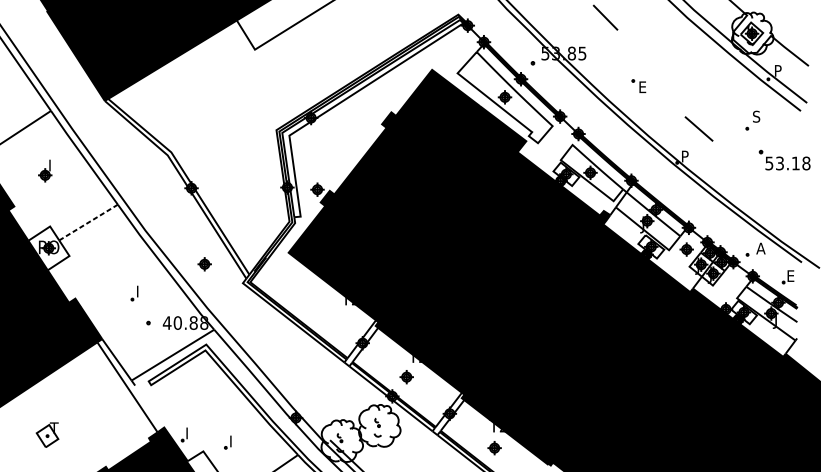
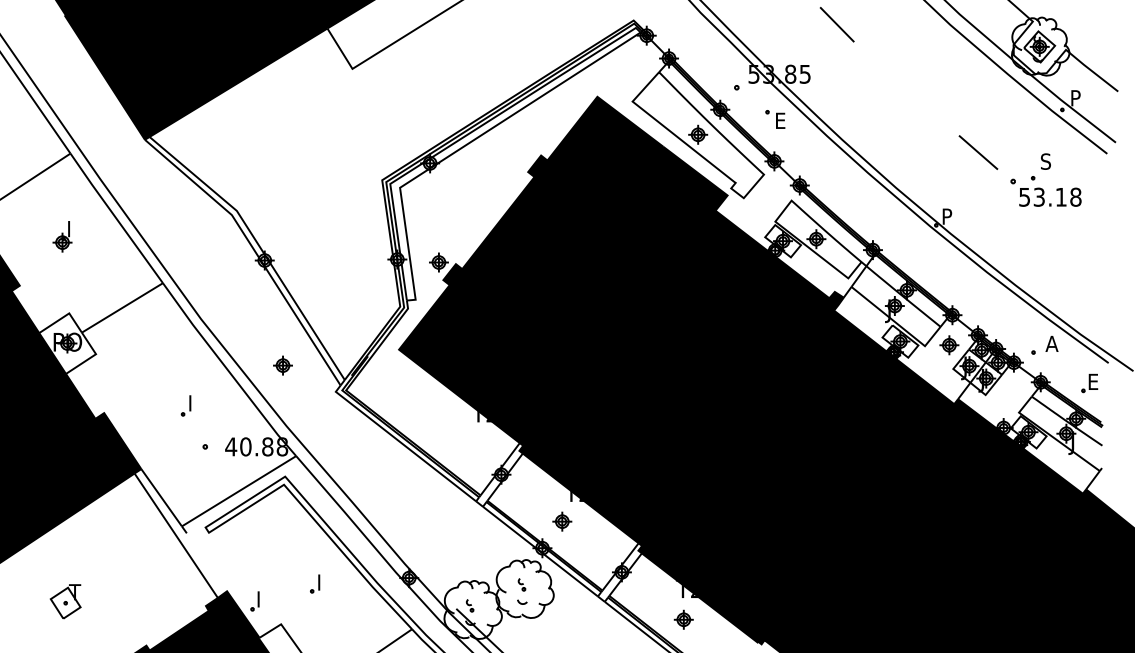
part: (639, 86) -> (775, 119), moved
line: (699, 128) -> (978, 152), moved
part: (784, 160) -> (1045, 192), moved
line: (88, 222) -> (122, 308), dashed -> solid
part: (228, 442) -> (315, 583), moved

